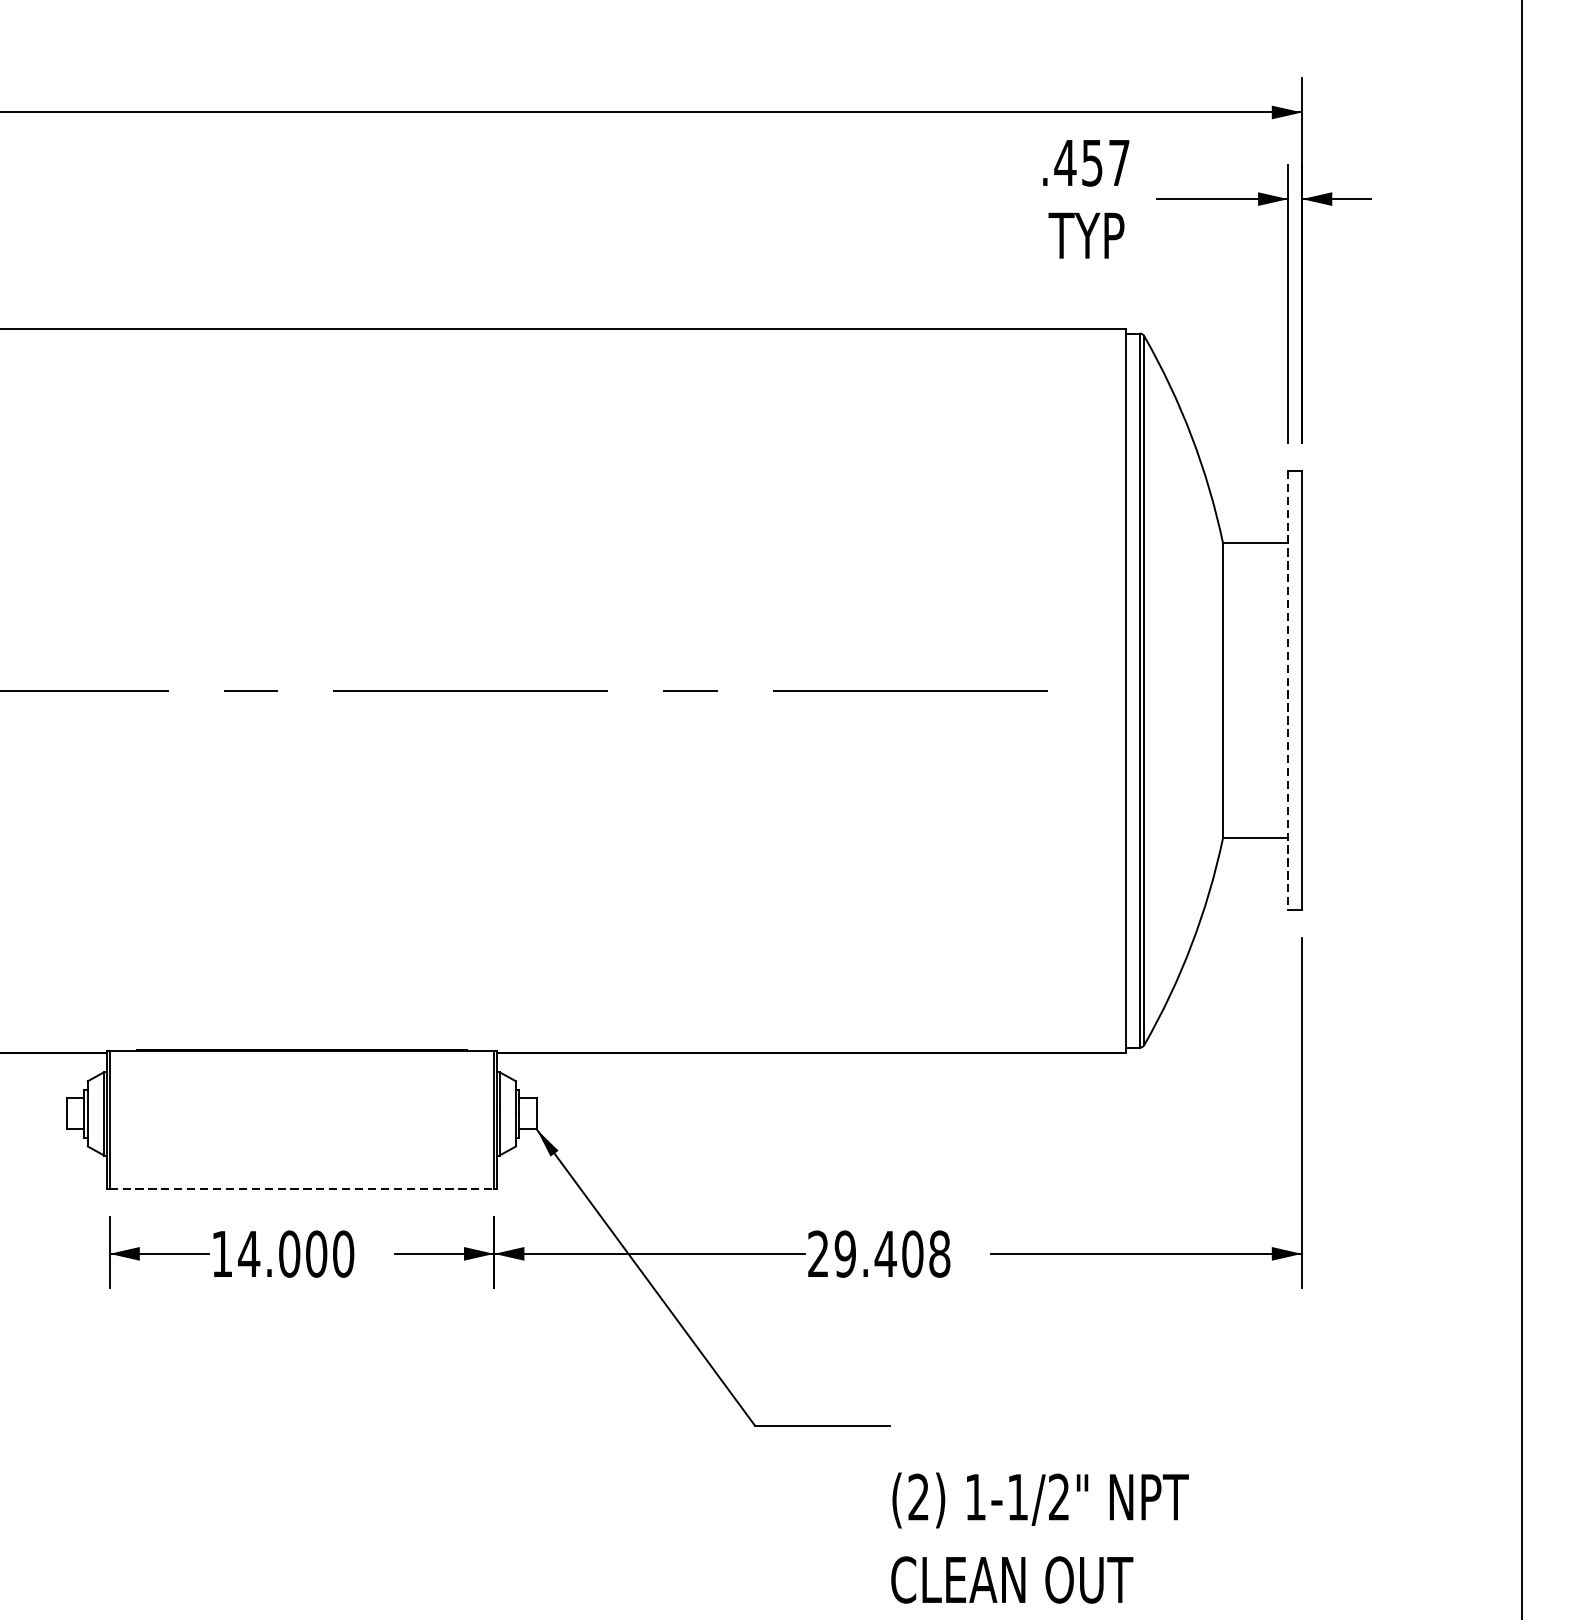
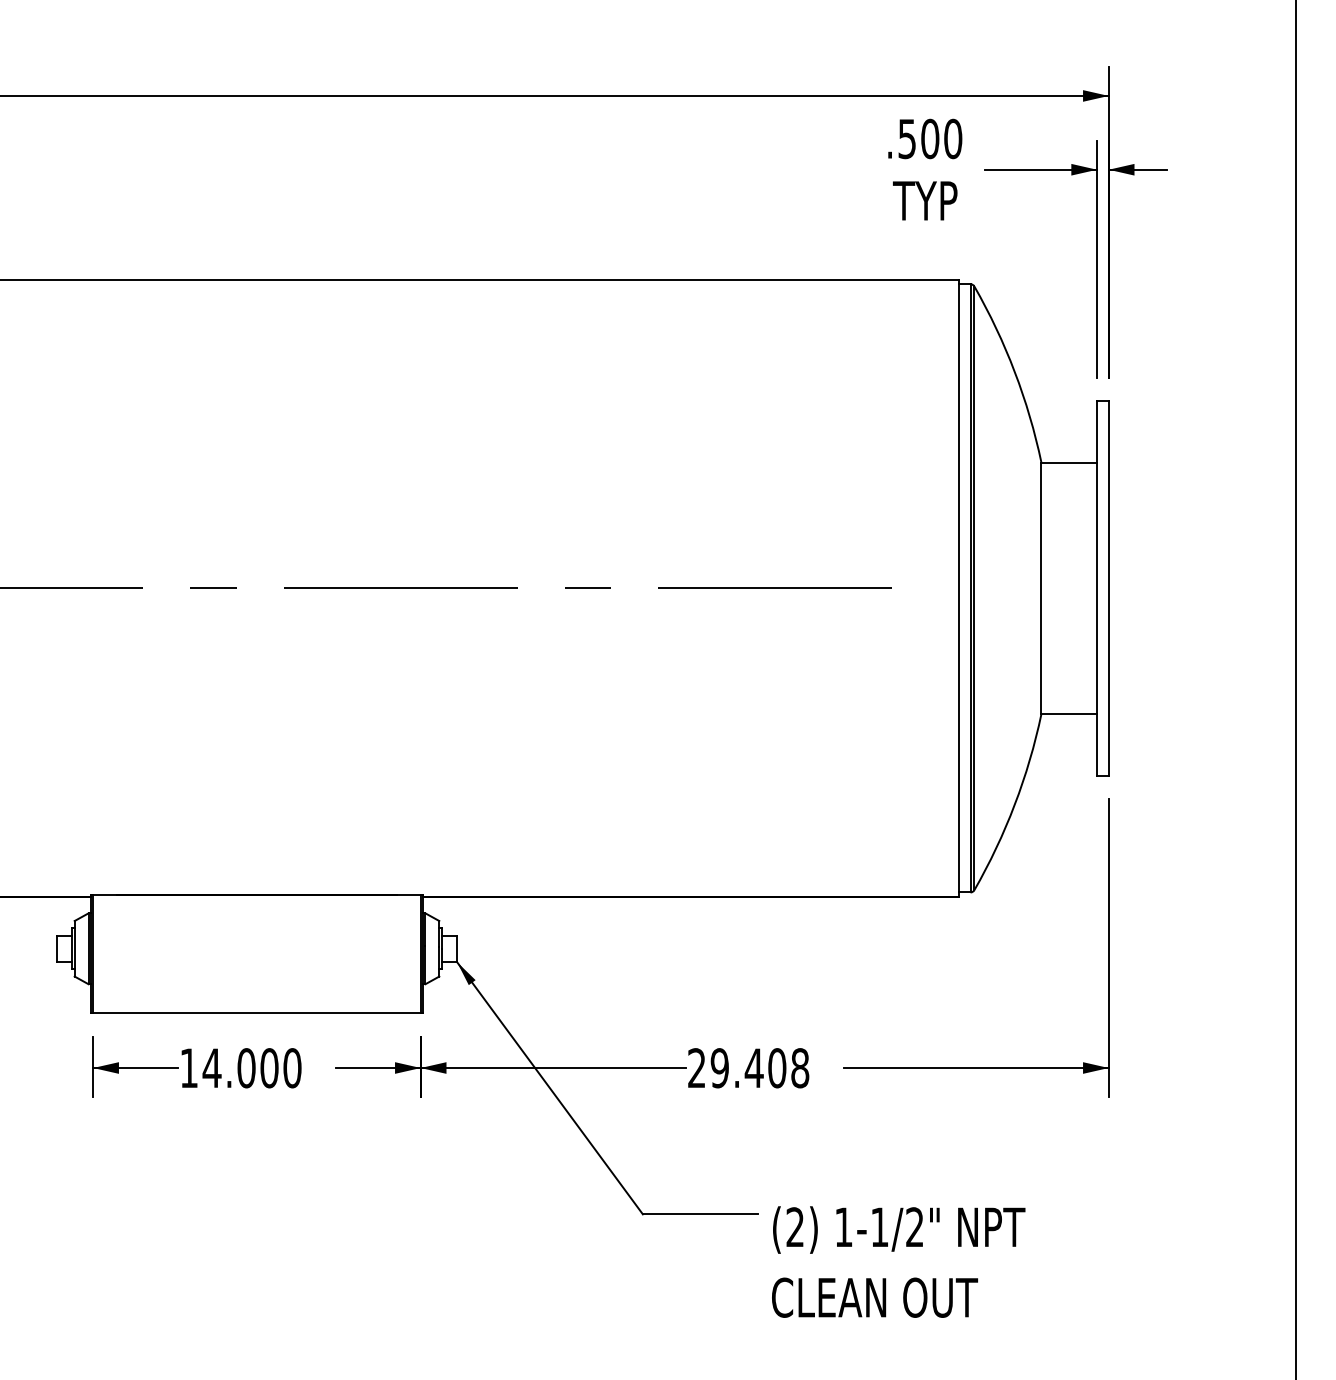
text: (1091, 162) -> (929, 138), .457 -> .500
line: (1288, 690) -> (1097, 588), dashed -> solid
line: (301, 1189) -> (256, 1013), dashed -> solid
text: (1039, 1537) -> (898, 1261), moved

